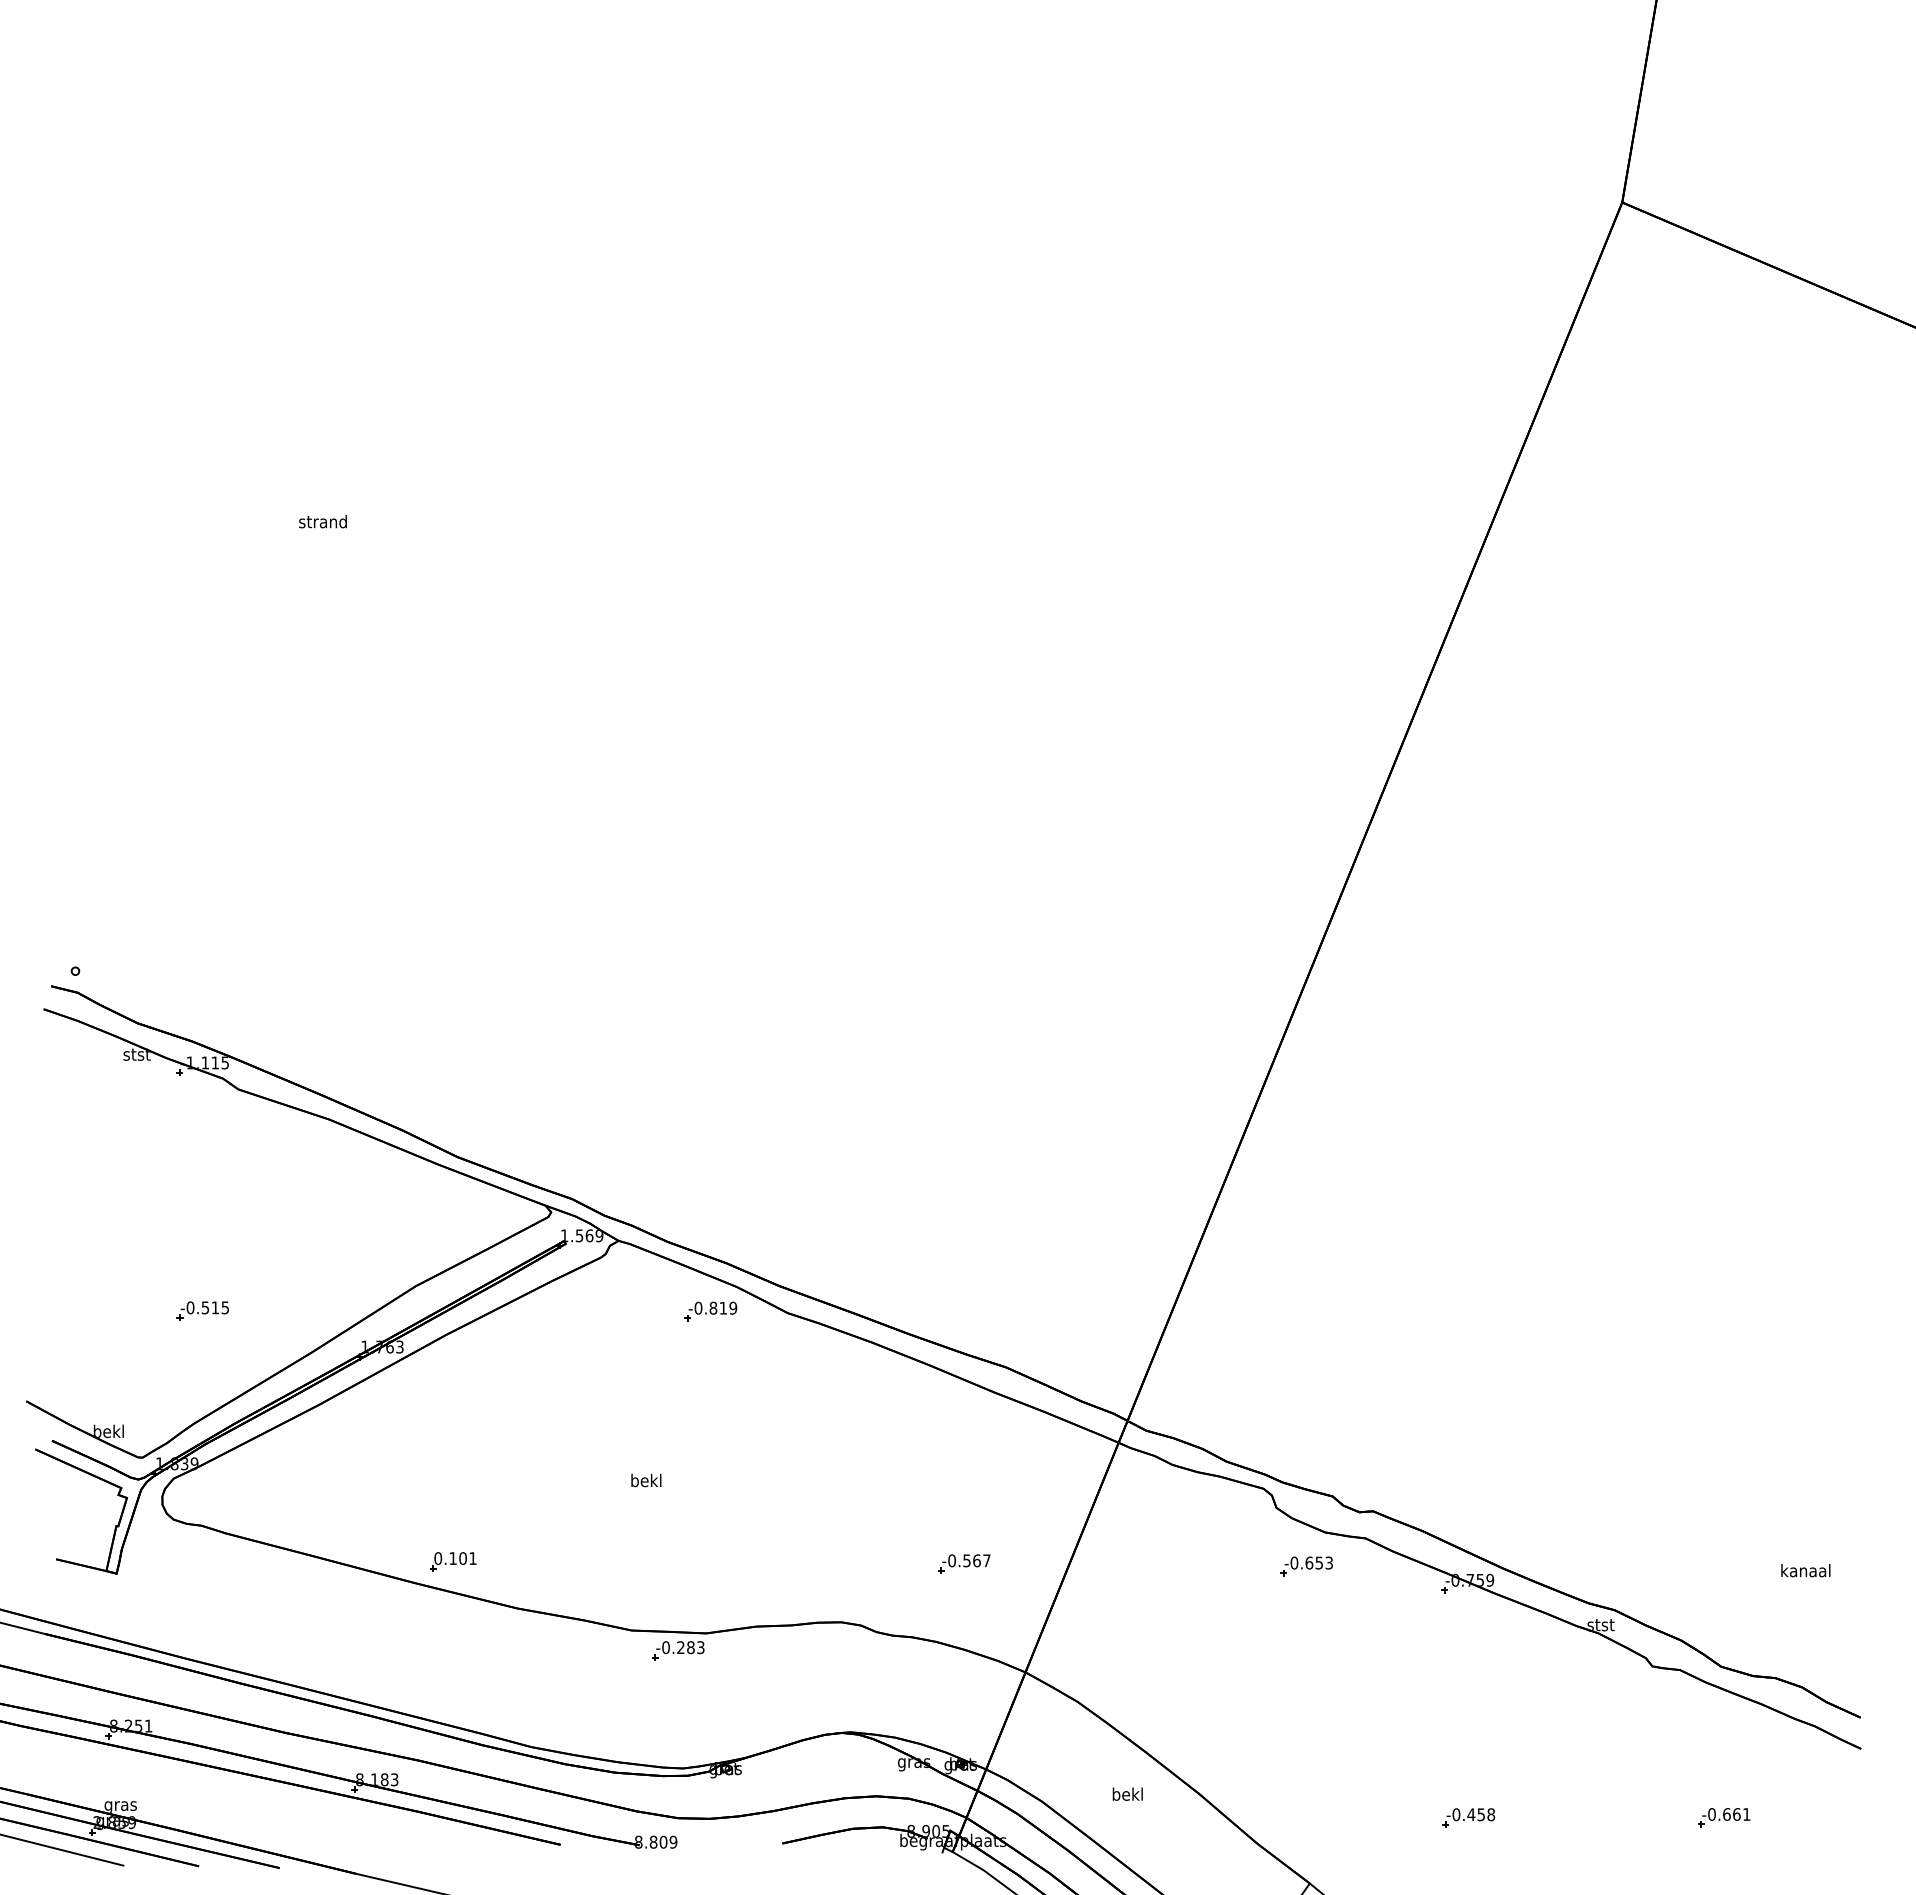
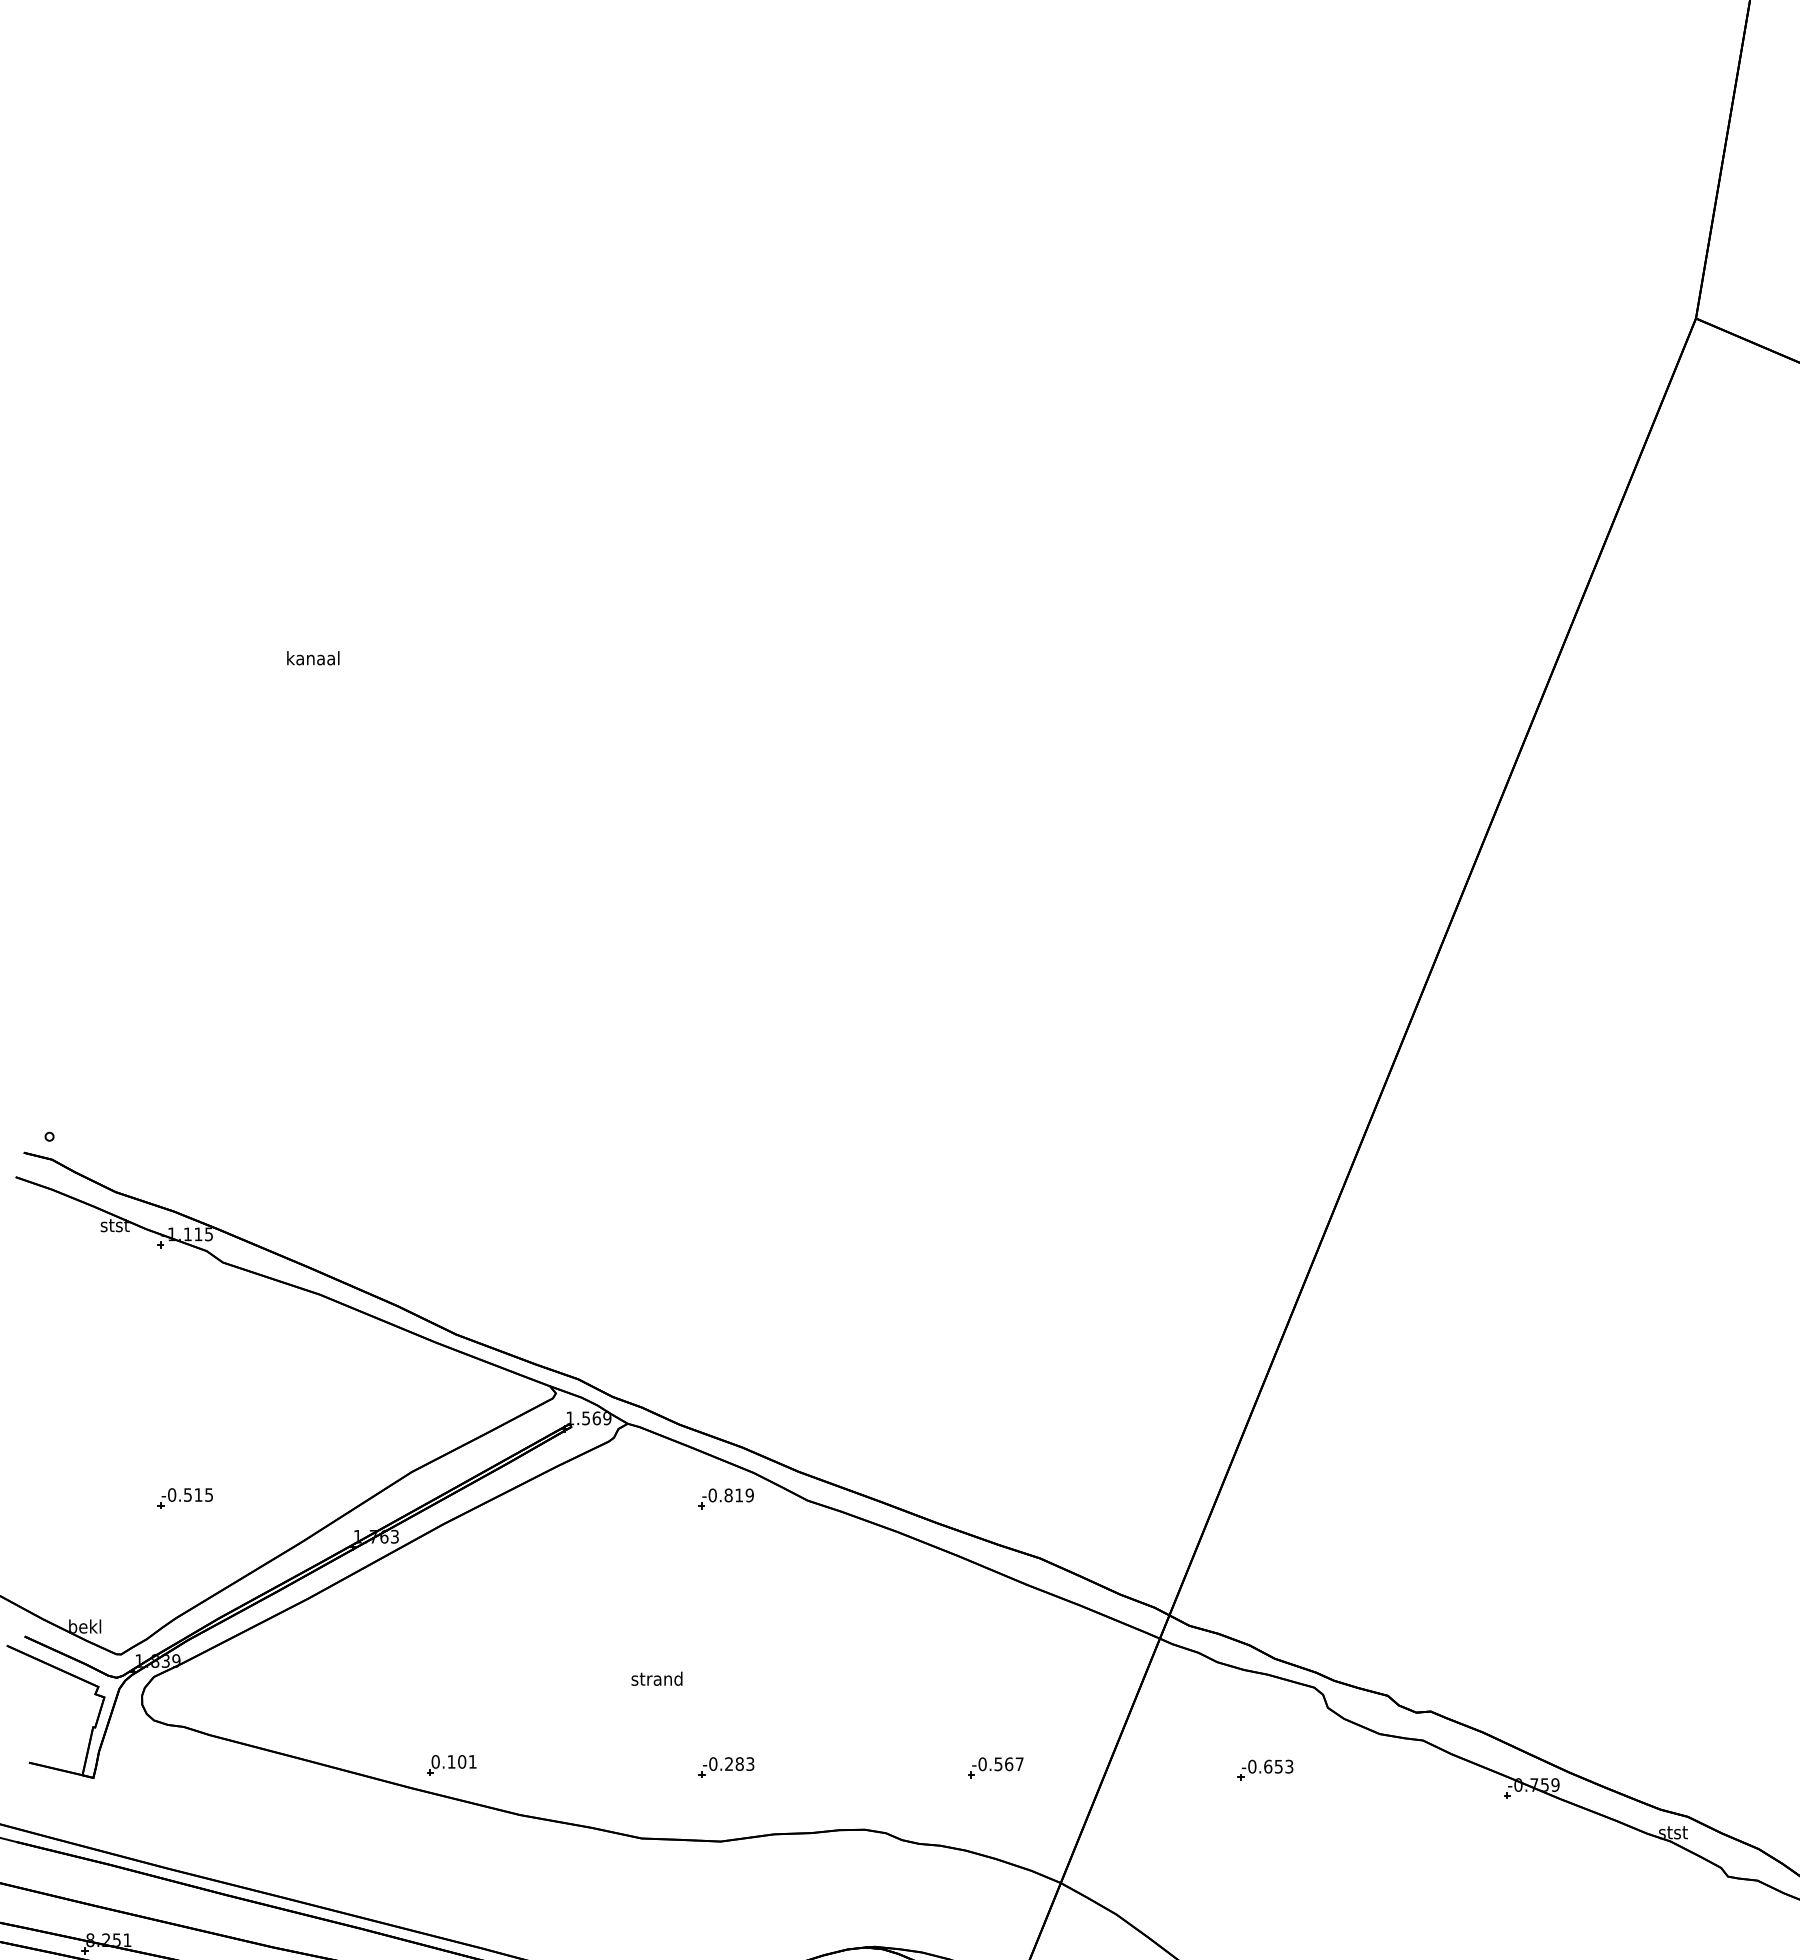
text: (322, 521) -> (312, 658), strand -> kanaal
text: (645, 1480) -> (656, 1678), bekl -> strand
part: (1306, 1566) -> (1265, 1770), moved
part: (678, 1650) -> (726, 1767), moved

